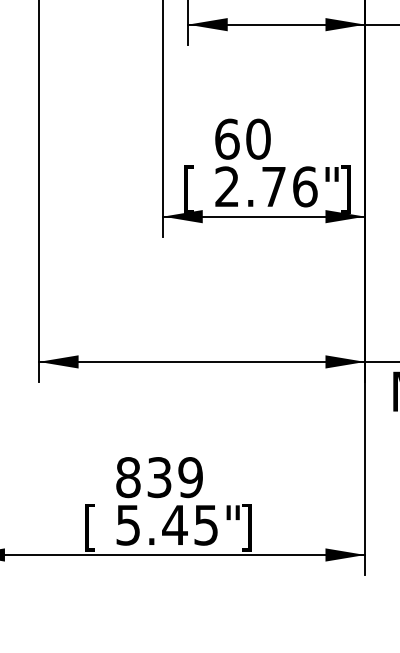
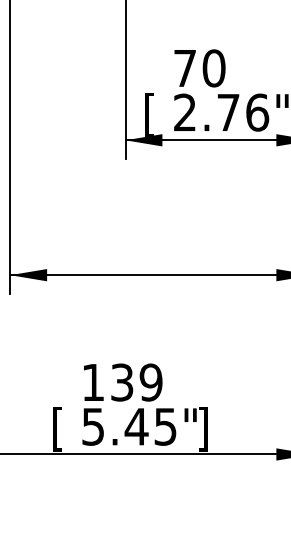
text: (227, 138) -> (185, 67), 60 -> 70
text: (128, 477) -> (93, 382), 839 -> 139

